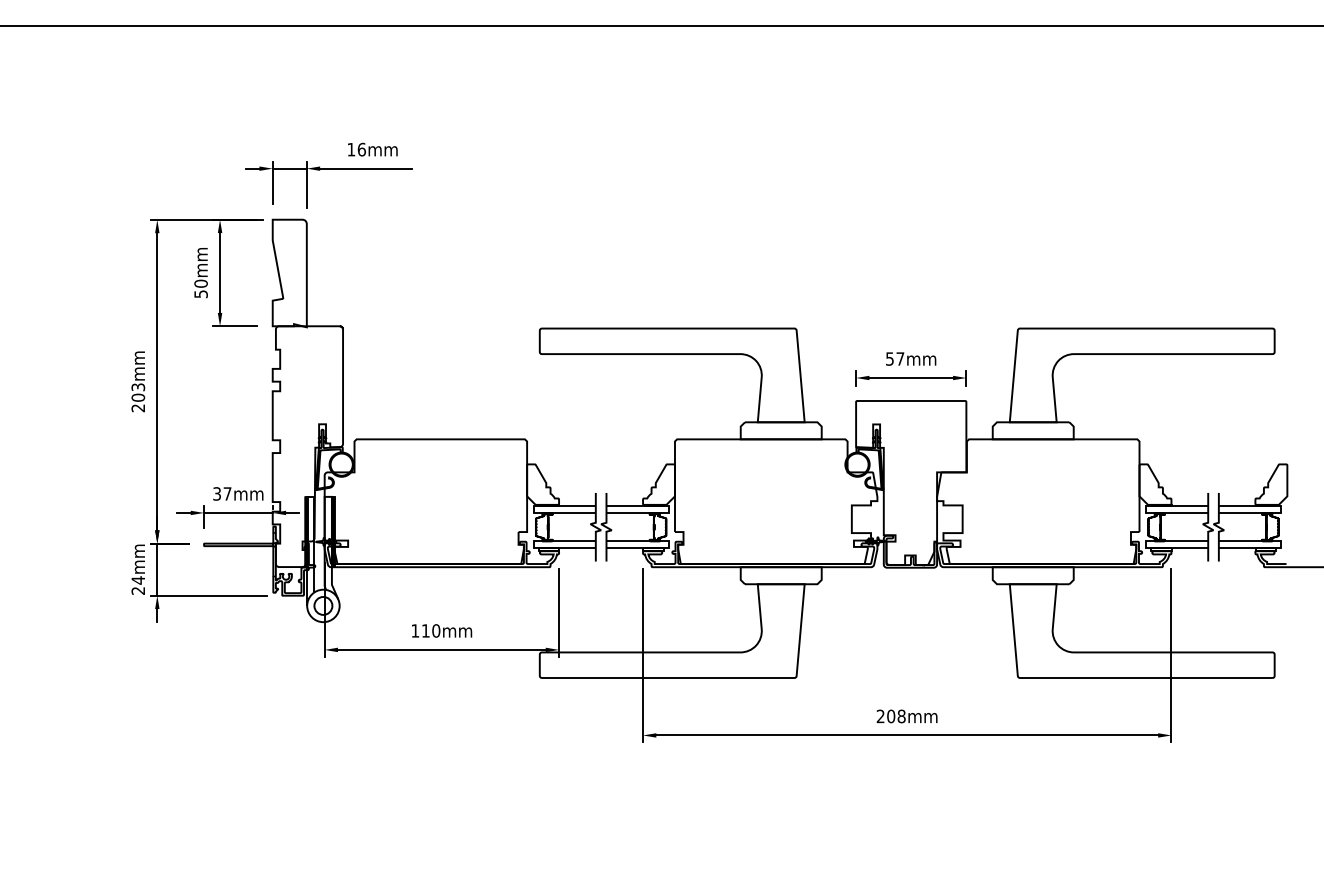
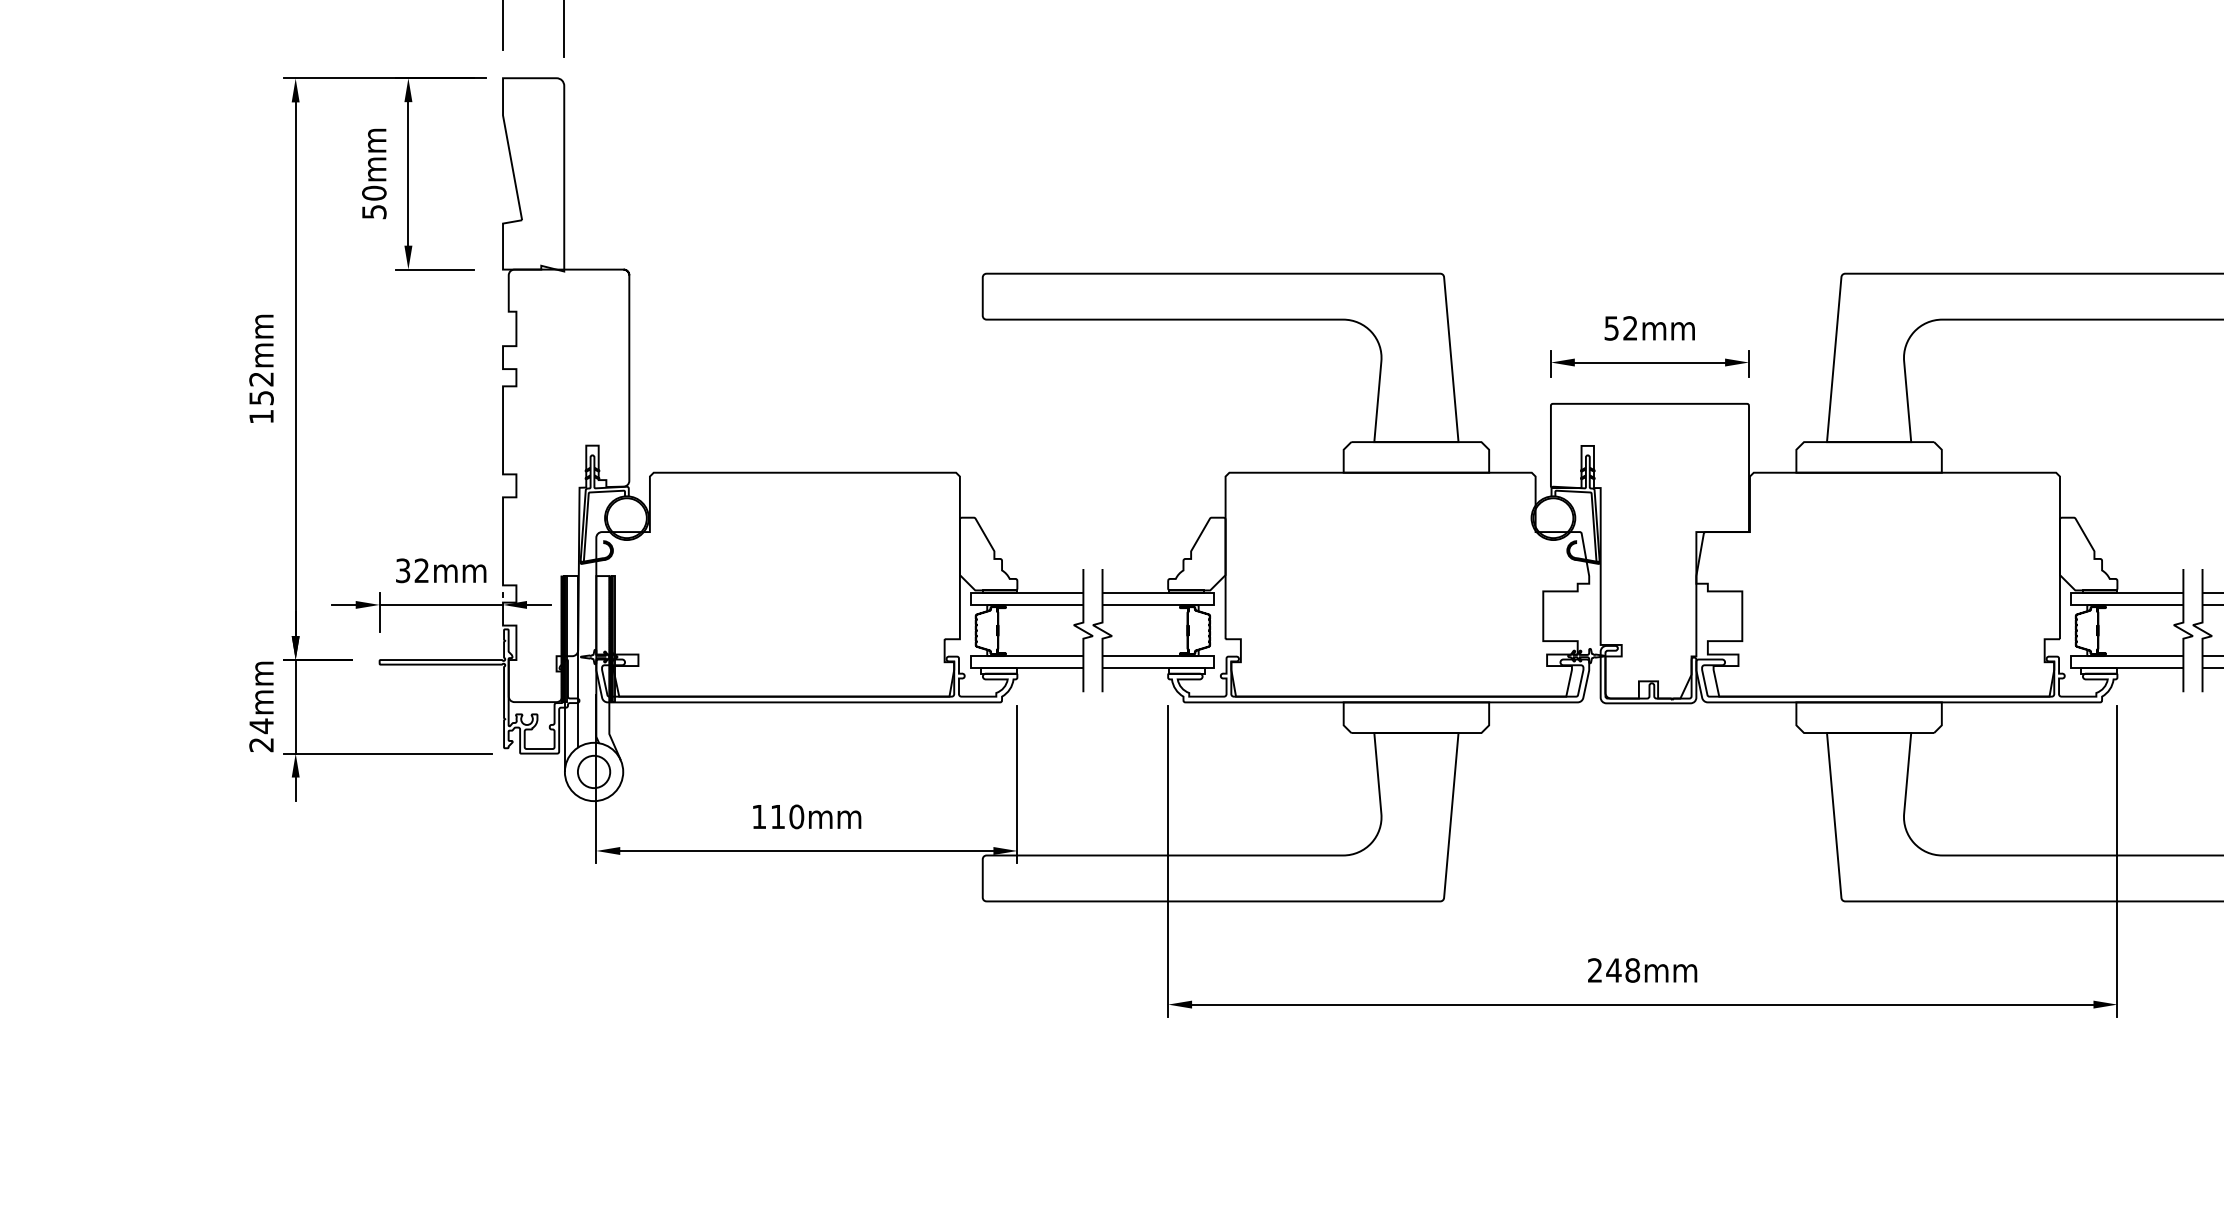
text: (900, 358) -> (1630, 327), 57mm -> 52mm
text: (138, 397) -> (261, 397), 203mm -> 152mm
text: (227, 493) -> (421, 569), 37mm -> 32mm
text: (890, 716) -> (1612, 970), 208mm -> 248mm

